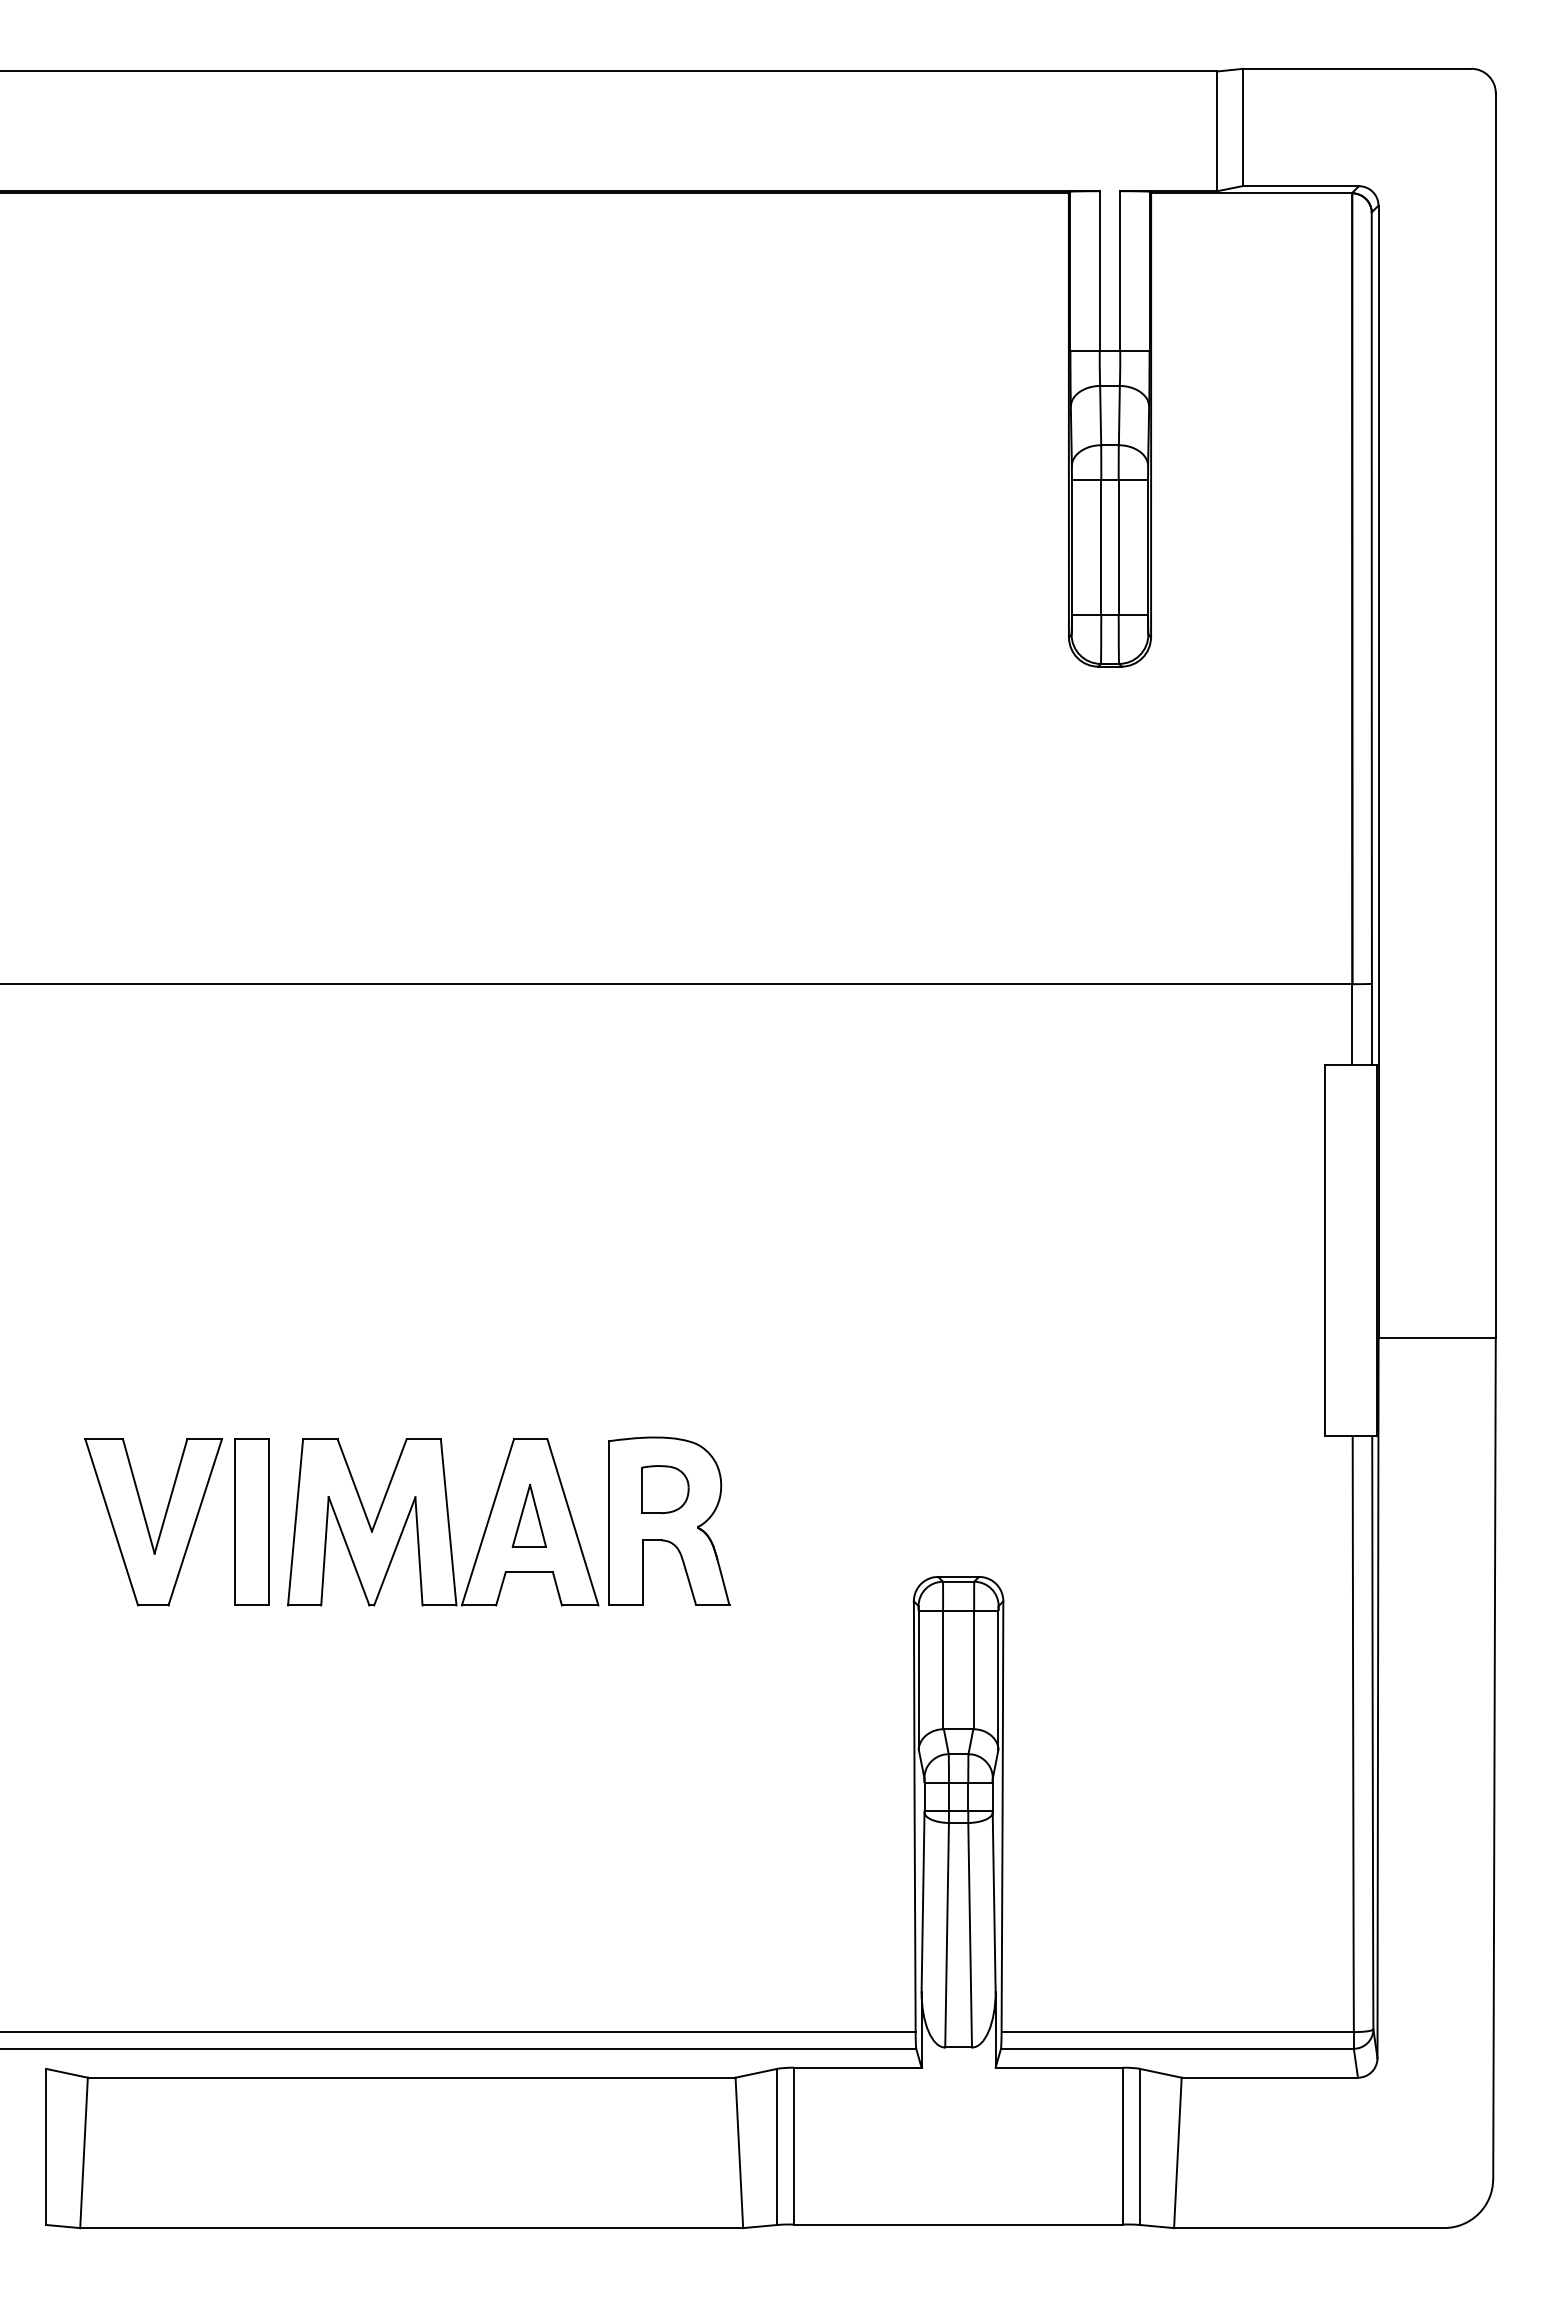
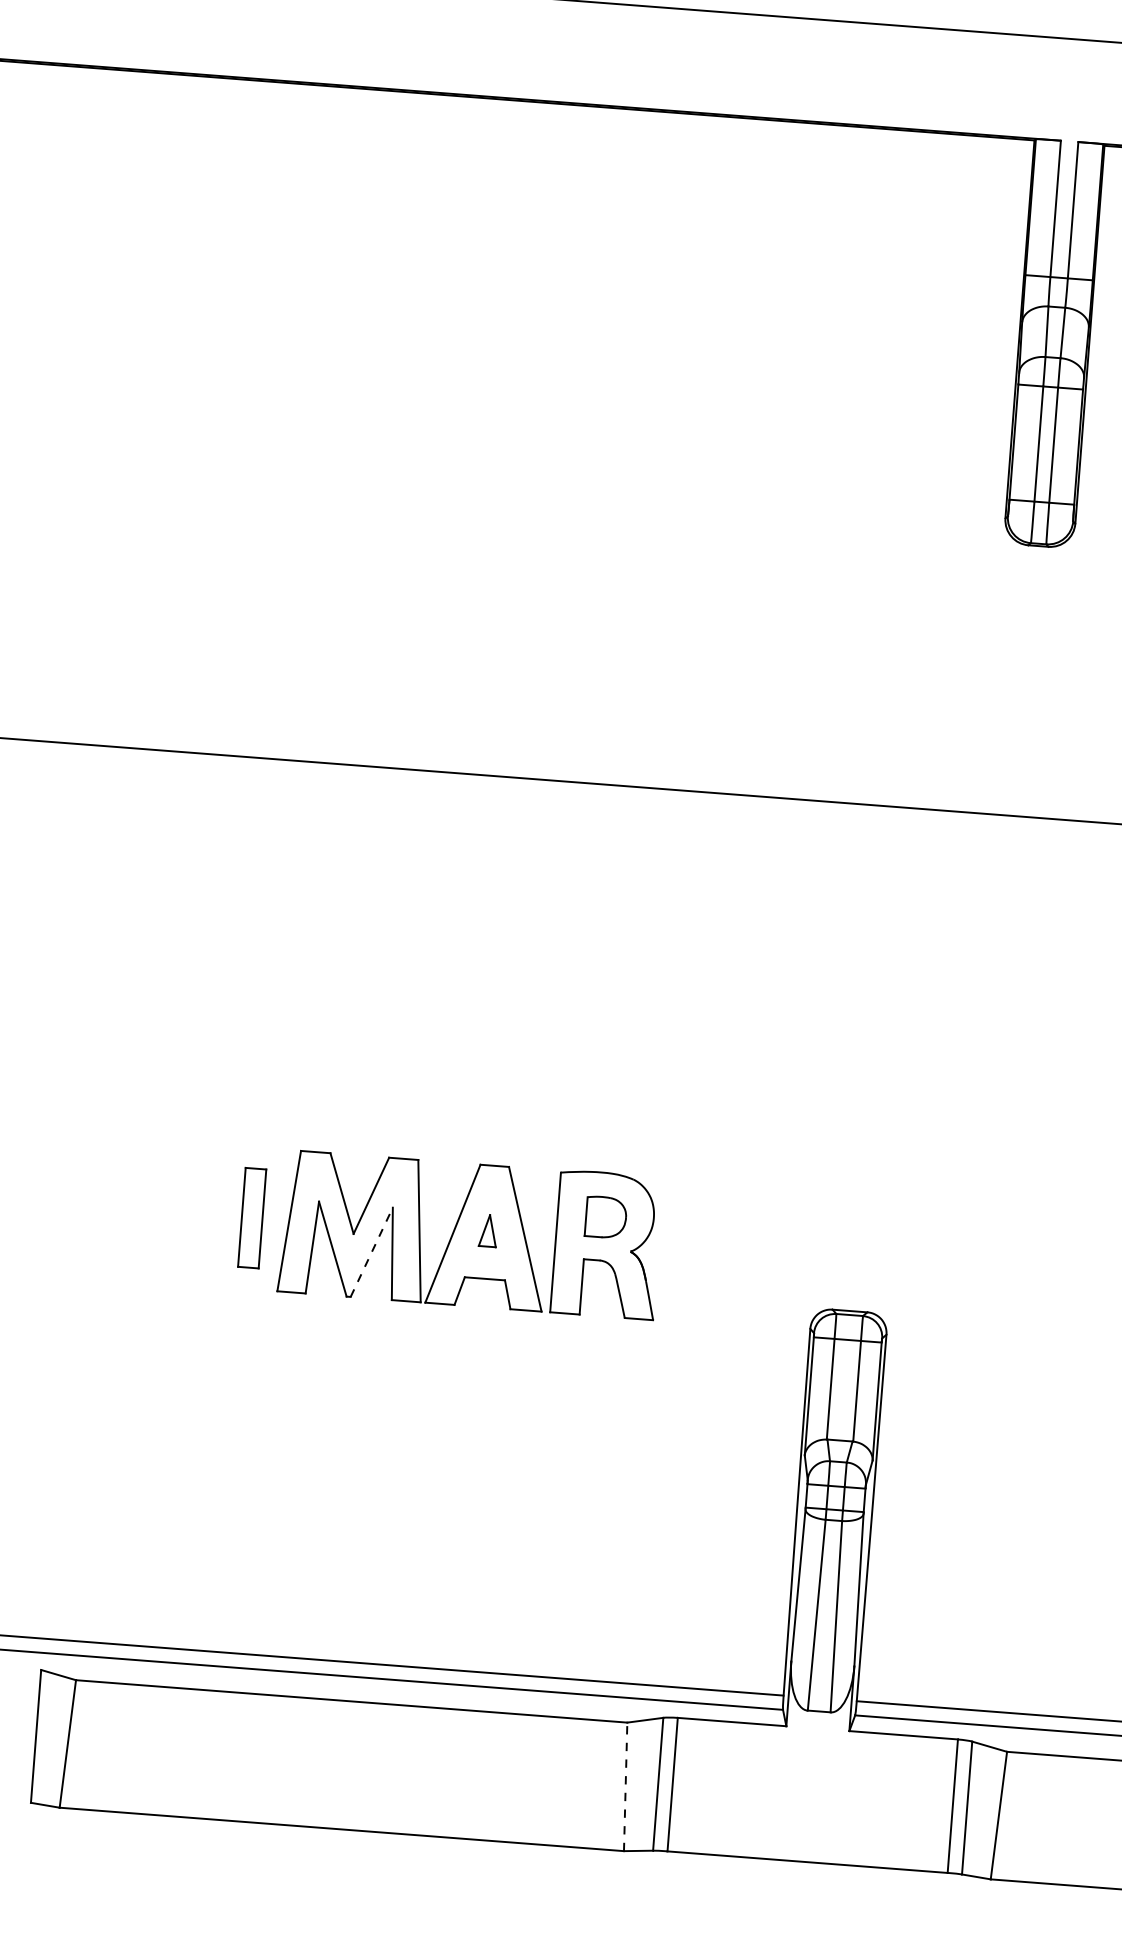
part: (528, 1515) -> (487, 1230), size x0.6
part: (251, 1521) -> (251, 1217), size x0.7
part: (147, 1523) -> (163, 1212), removed
line: (394, 1551) -> (371, 1252), solid -> dashed
line: (739, 2152) -> (625, 1786), solid -> dashed

